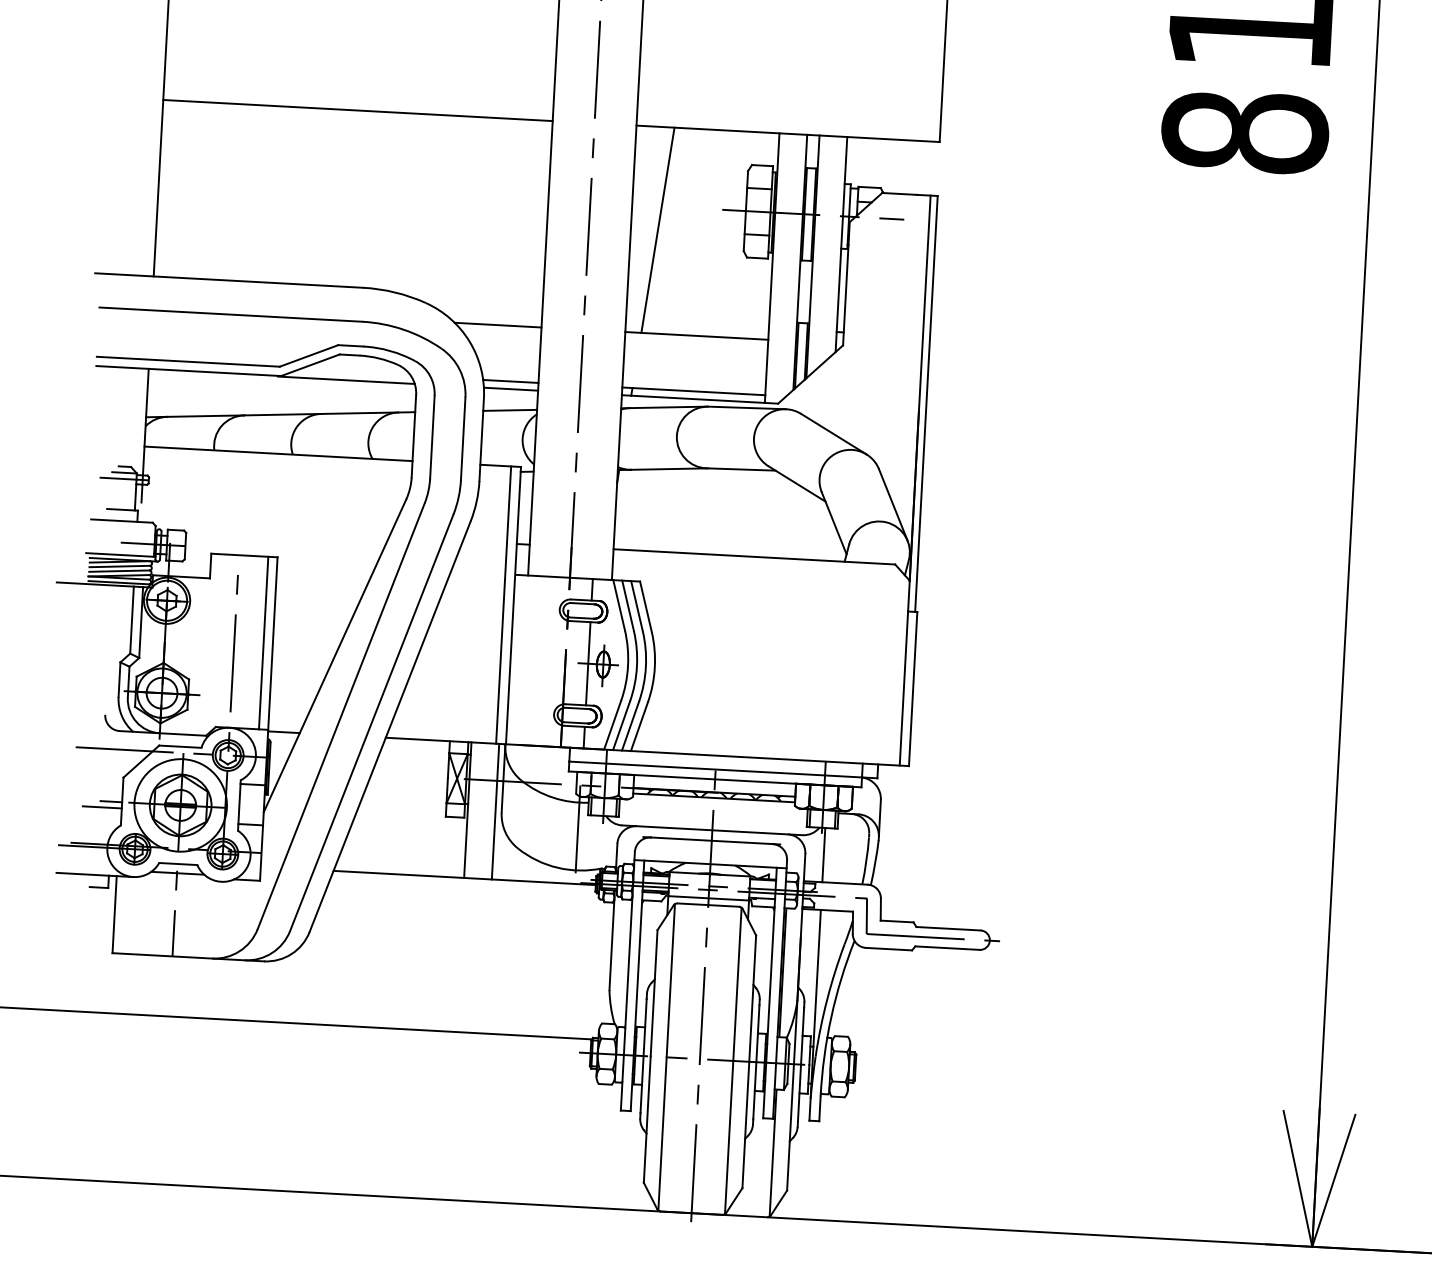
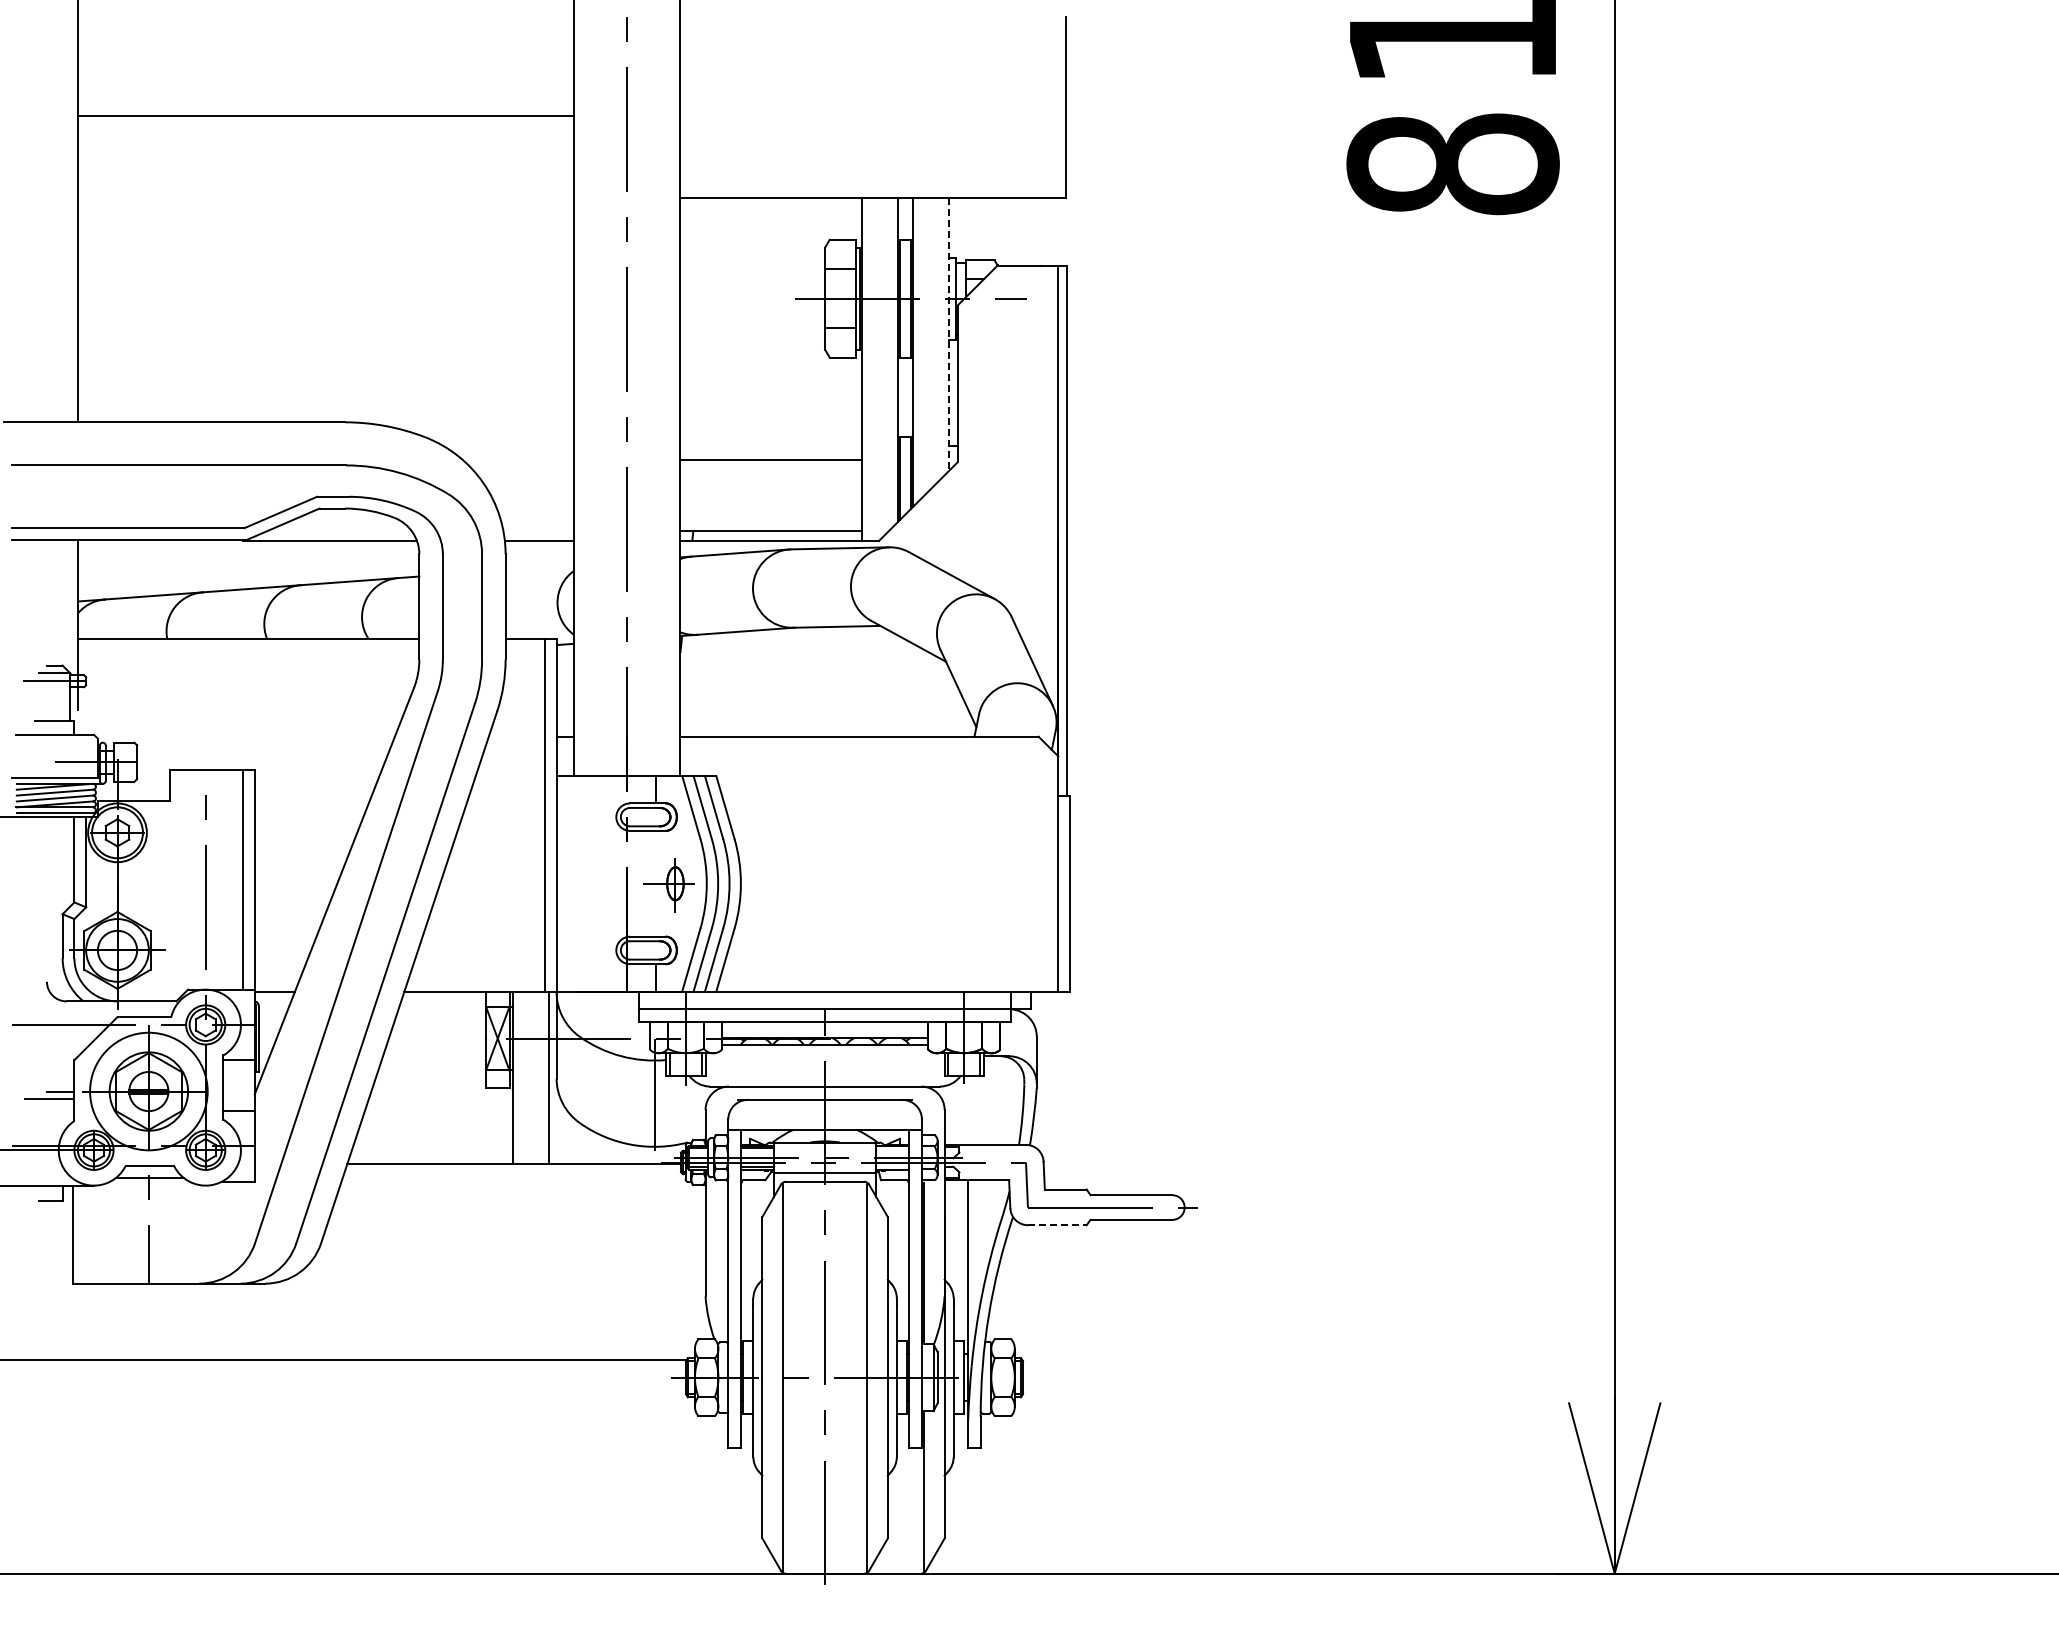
line: (357, 110) -> (325, 115), moved
line: (657, 229) -> (714, 328), removed
line: (841, 244) -> (948, 334), solid -> dashed
line: (498, 325) -> (518, 460), removed
line: (510, 381) -> (538, 530), removed
line: (510, 410) -> (539, 567), removed
line: (588, 663) -> (656, 883), removed
line: (824, 854) -> (968, 1109), removed
line: (889, 949) -> (1057, 1225), solid -> dashed

